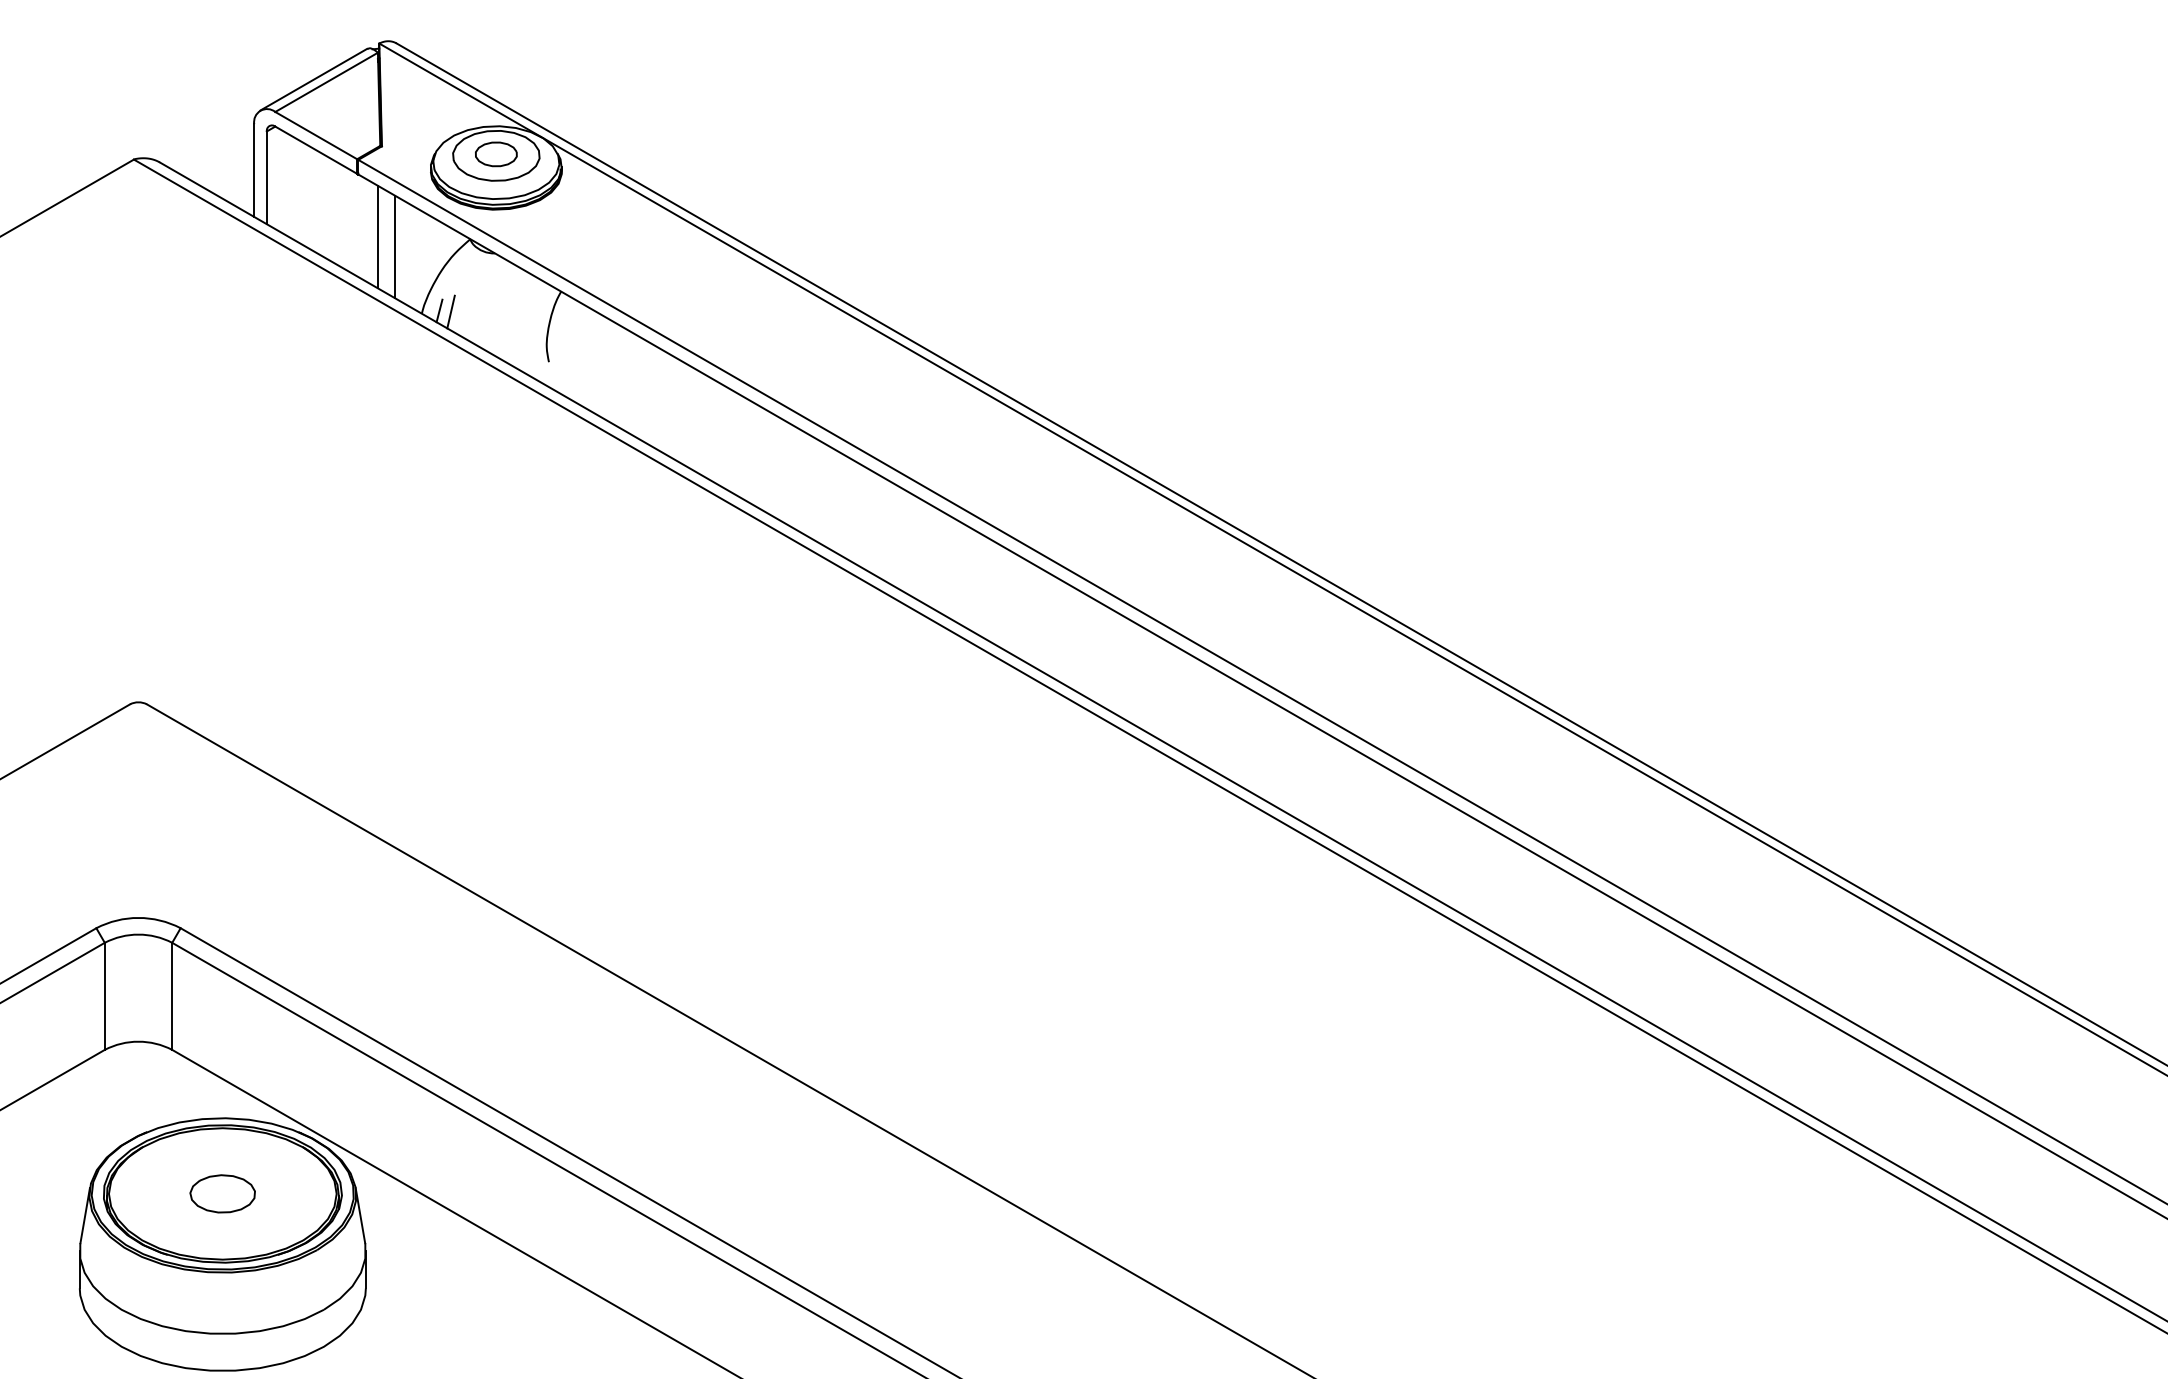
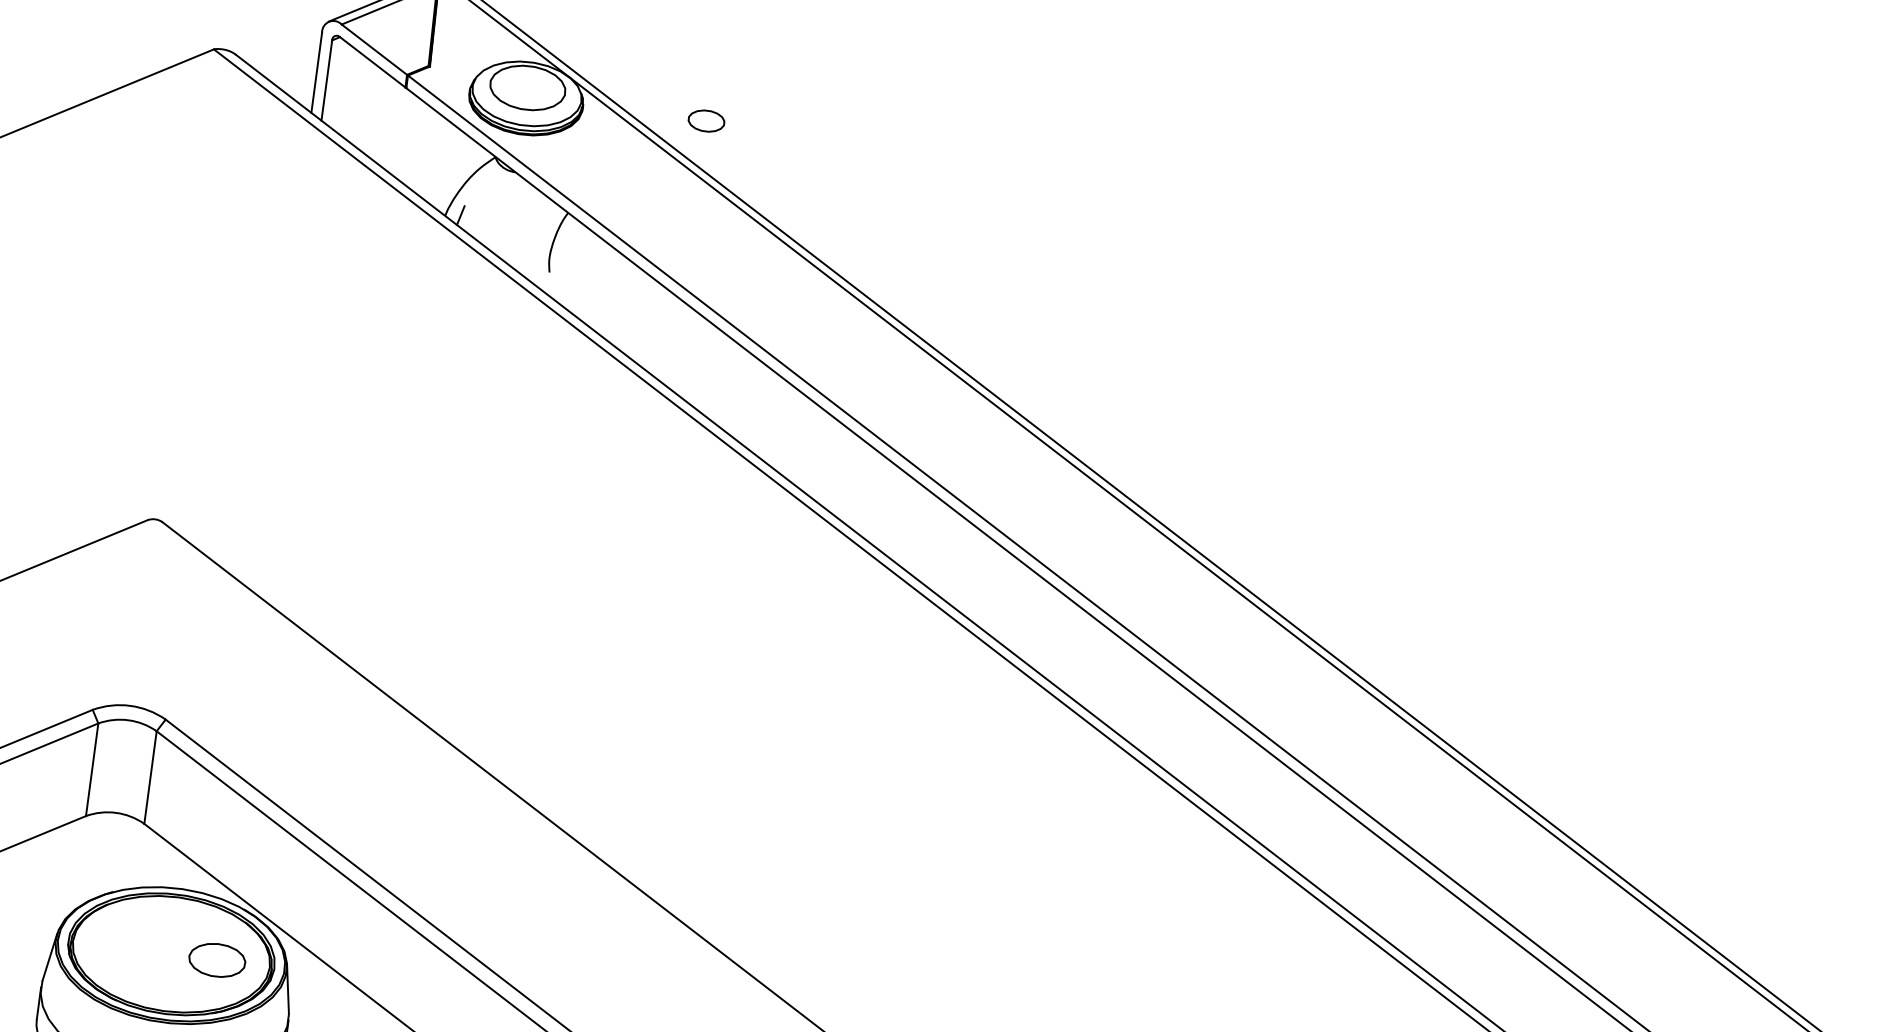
part: (496, 154) -> (706, 121), moved
line: (378, 236) -> (416, 144), removed
line: (395, 246) -> (430, 154), removed
line: (450, 311) -> (470, 217), removed
part: (222, 1193) -> (217, 959), moved

